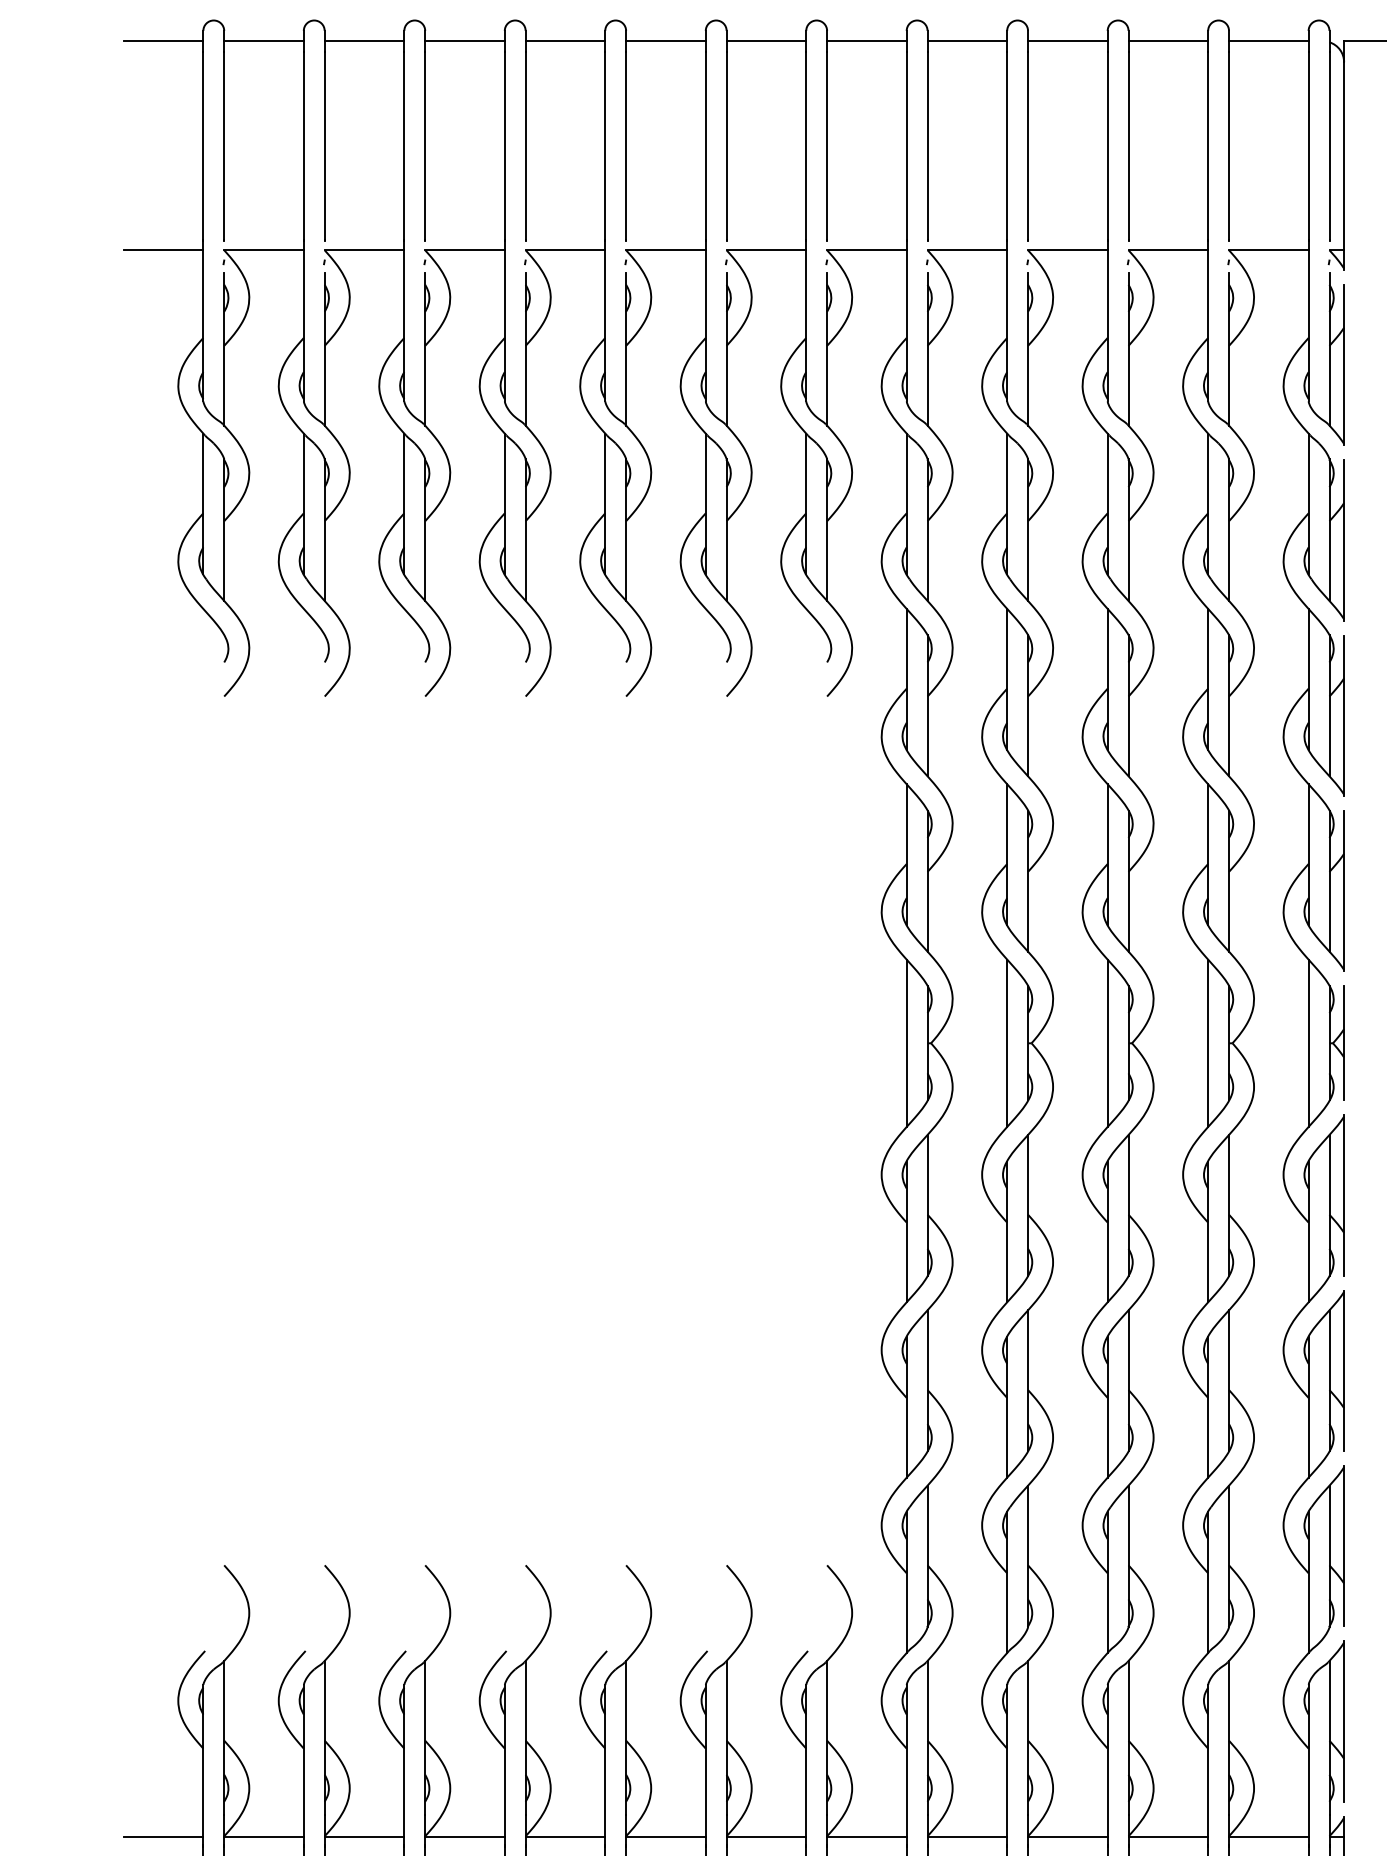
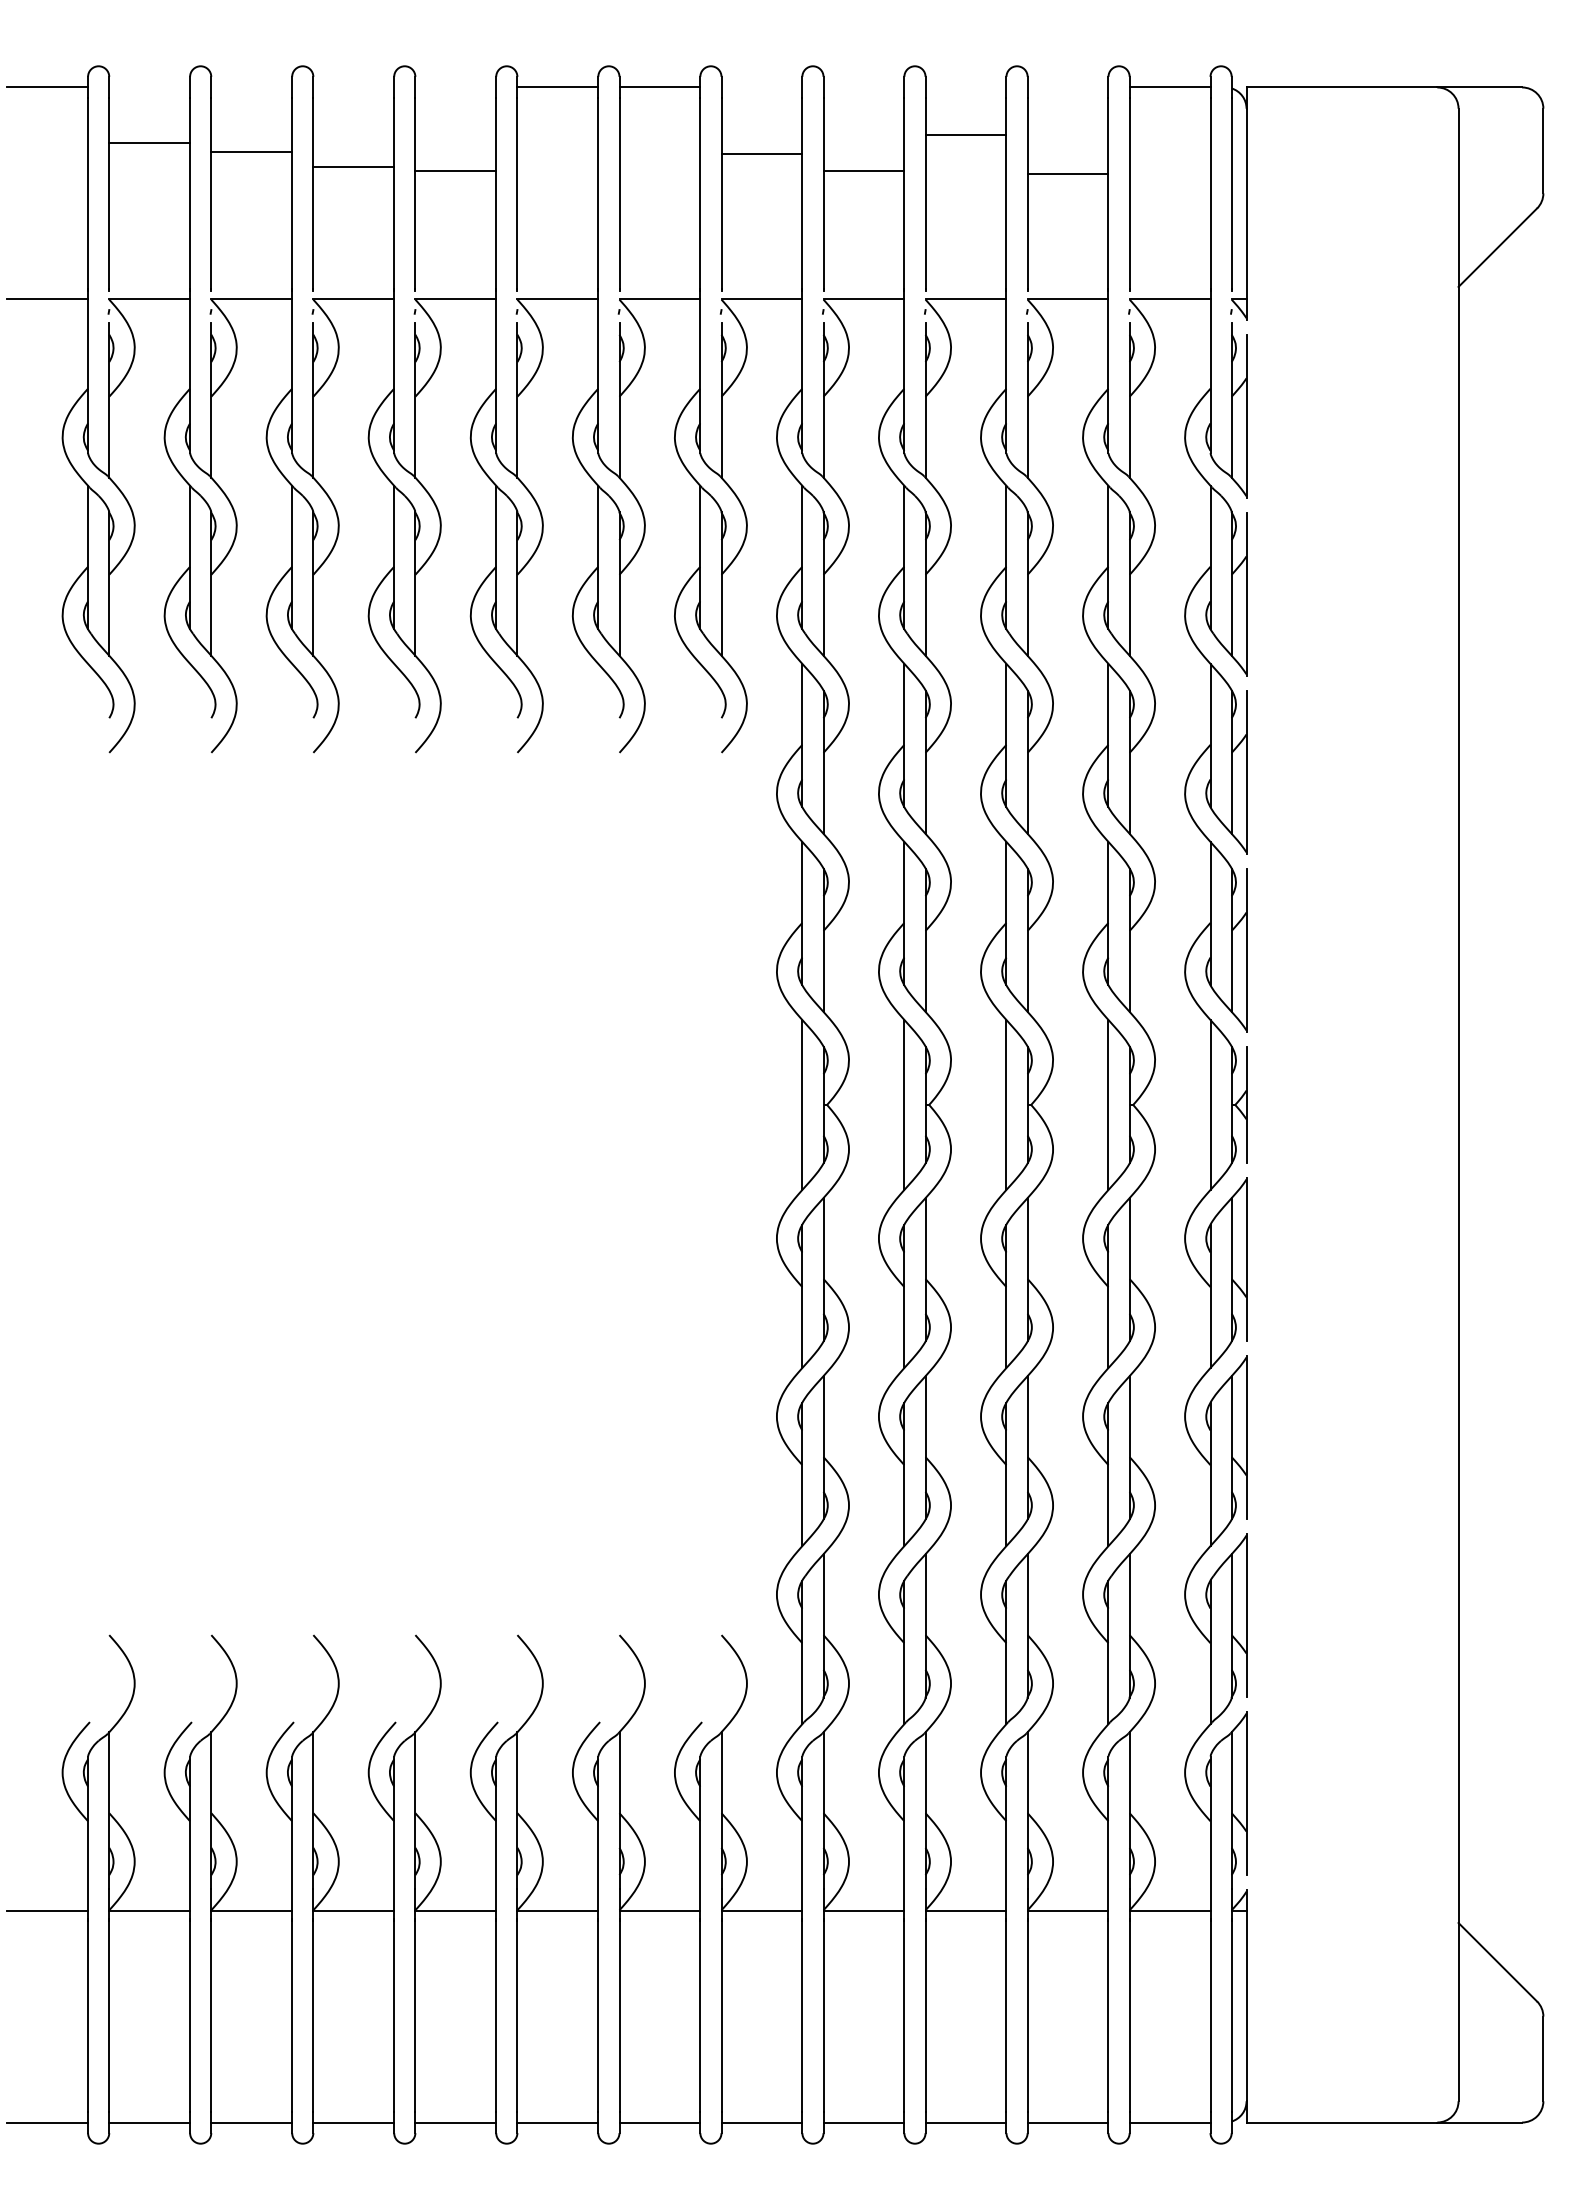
line: (263, 41) -> (149, 143), moved
line: (364, 41) -> (251, 152), moved
line: (464, 41) -> (353, 167), moved
line: (565, 41) -> (455, 171), moved
line: (866, 41) -> (761, 154), moved
line: (966, 41) -> (863, 171), moved
line: (1067, 41) -> (965, 135), moved
line: (1167, 41) -> (1067, 174), moved

